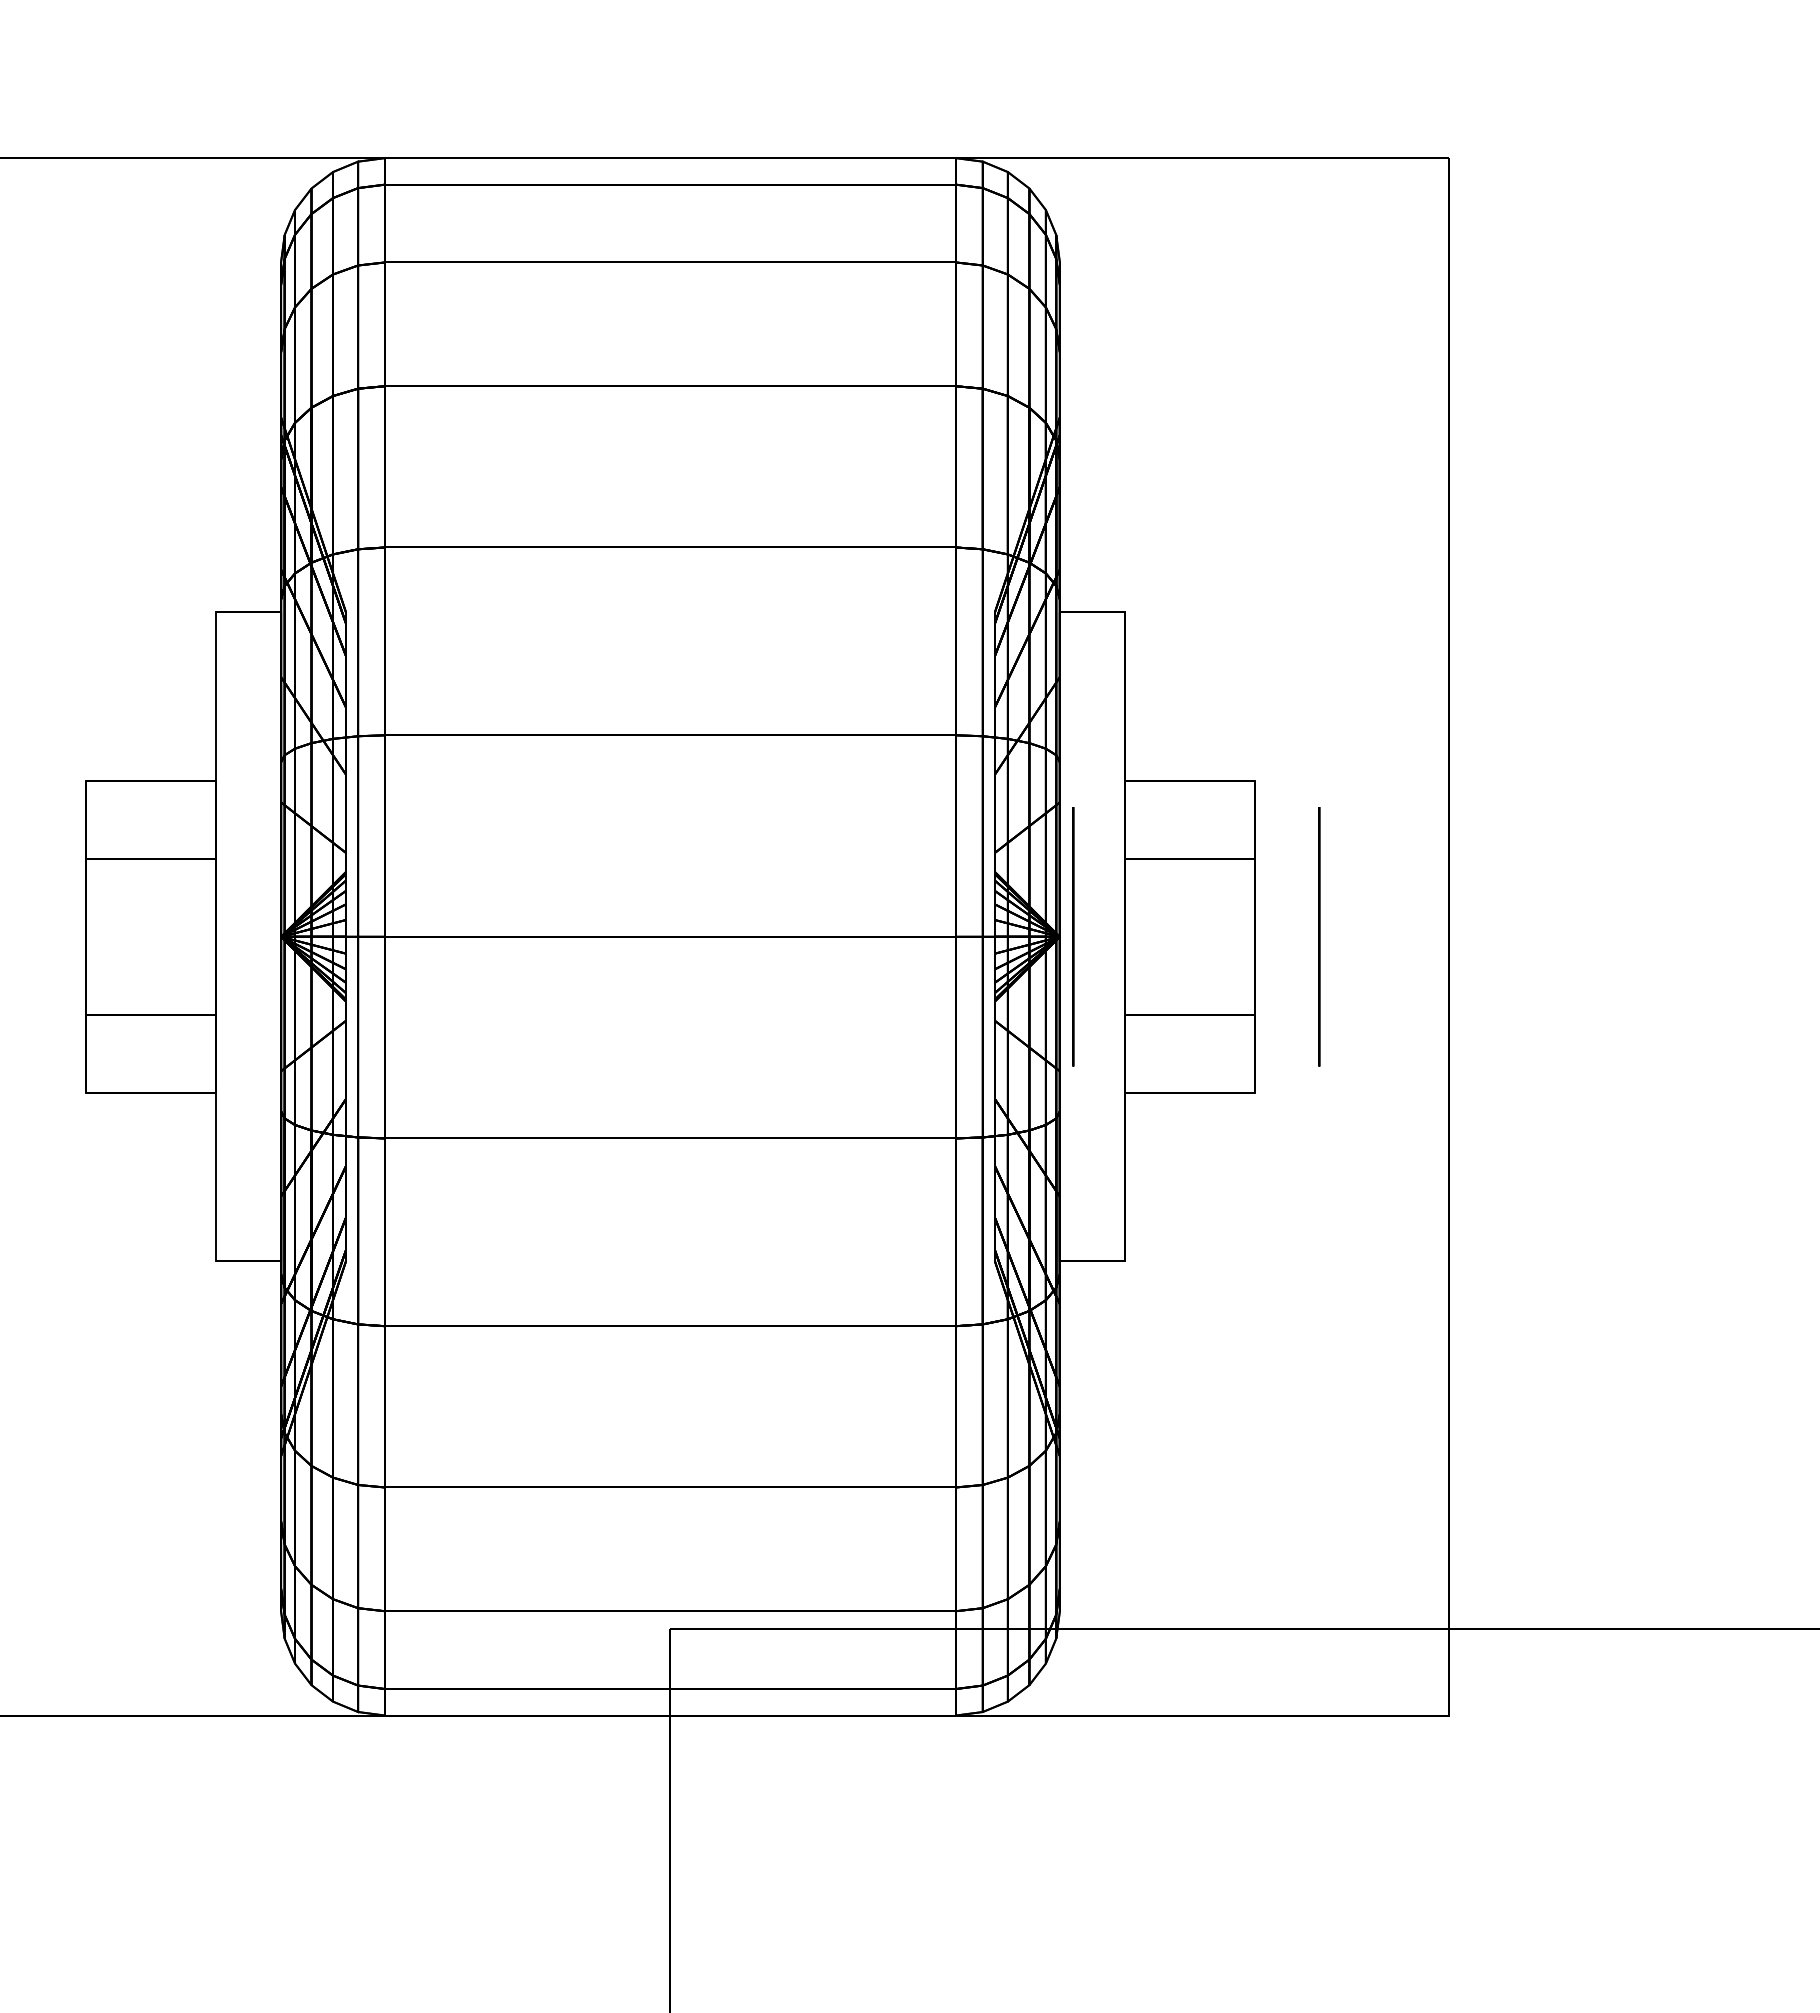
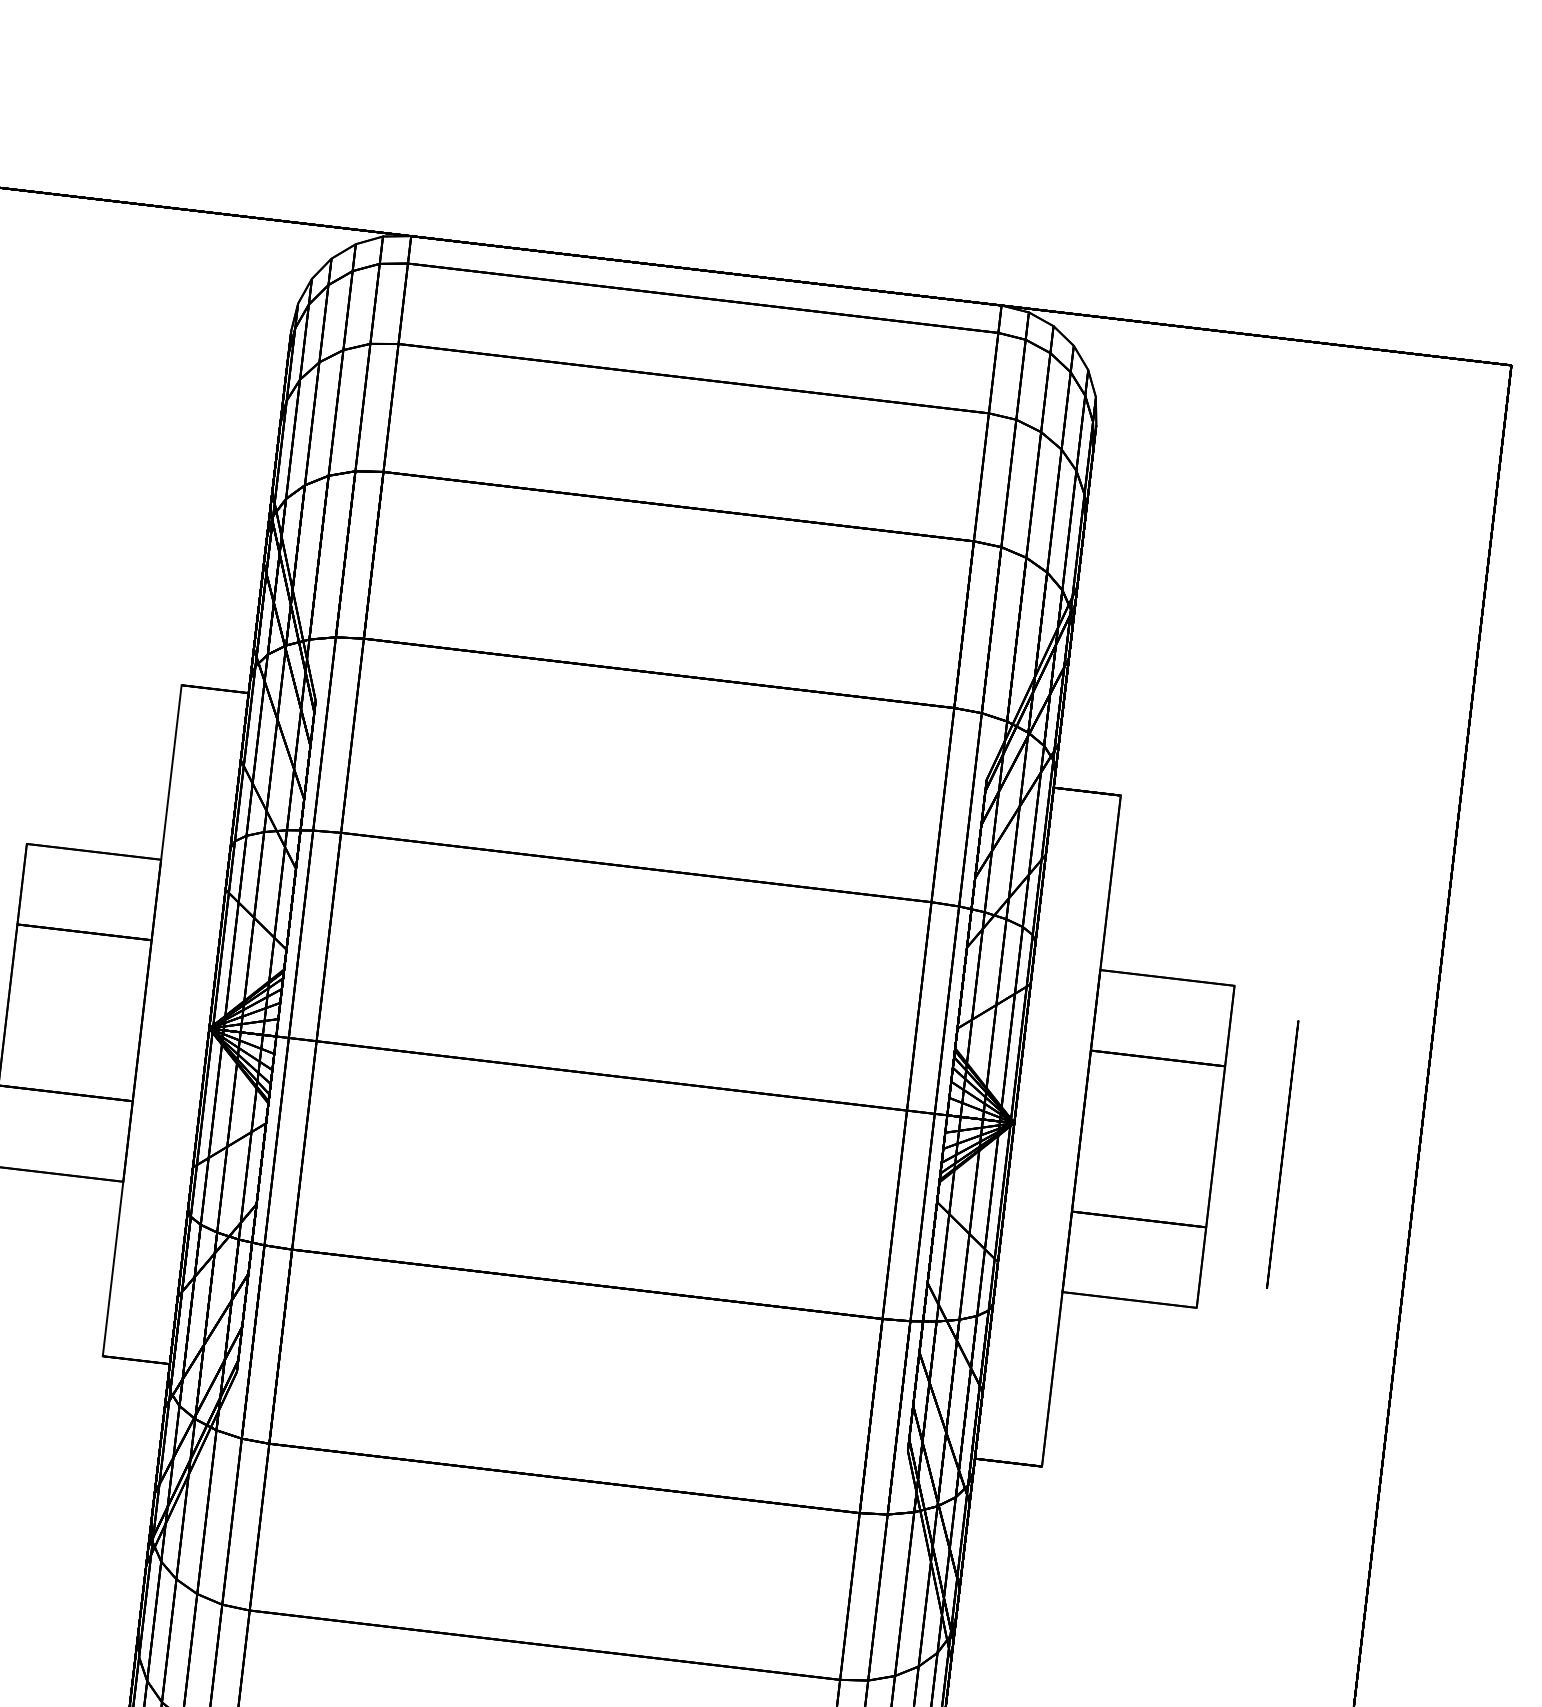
circle: (1073, 936) -> (1028, 1124), removed

